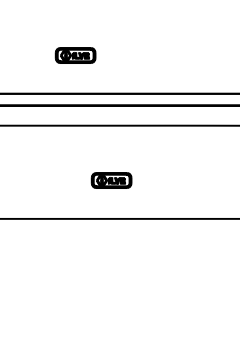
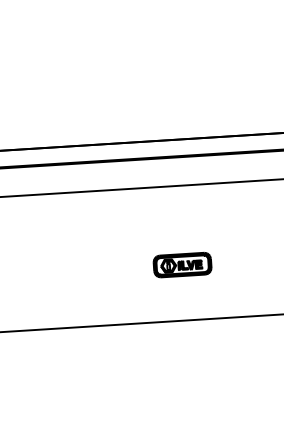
part: (75, 55) -> (119, 87), removed

